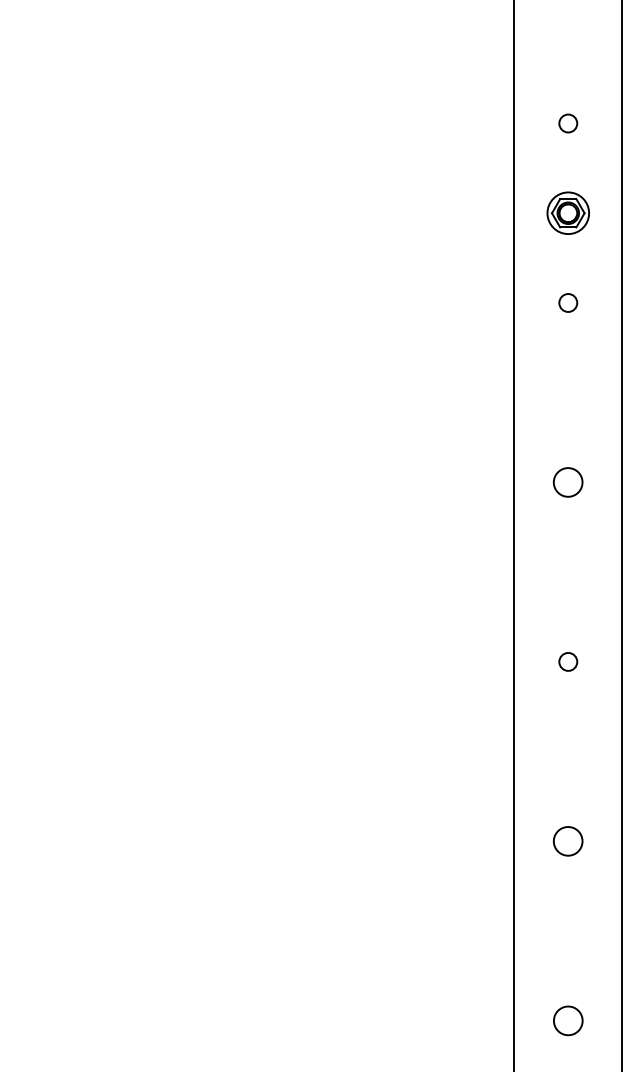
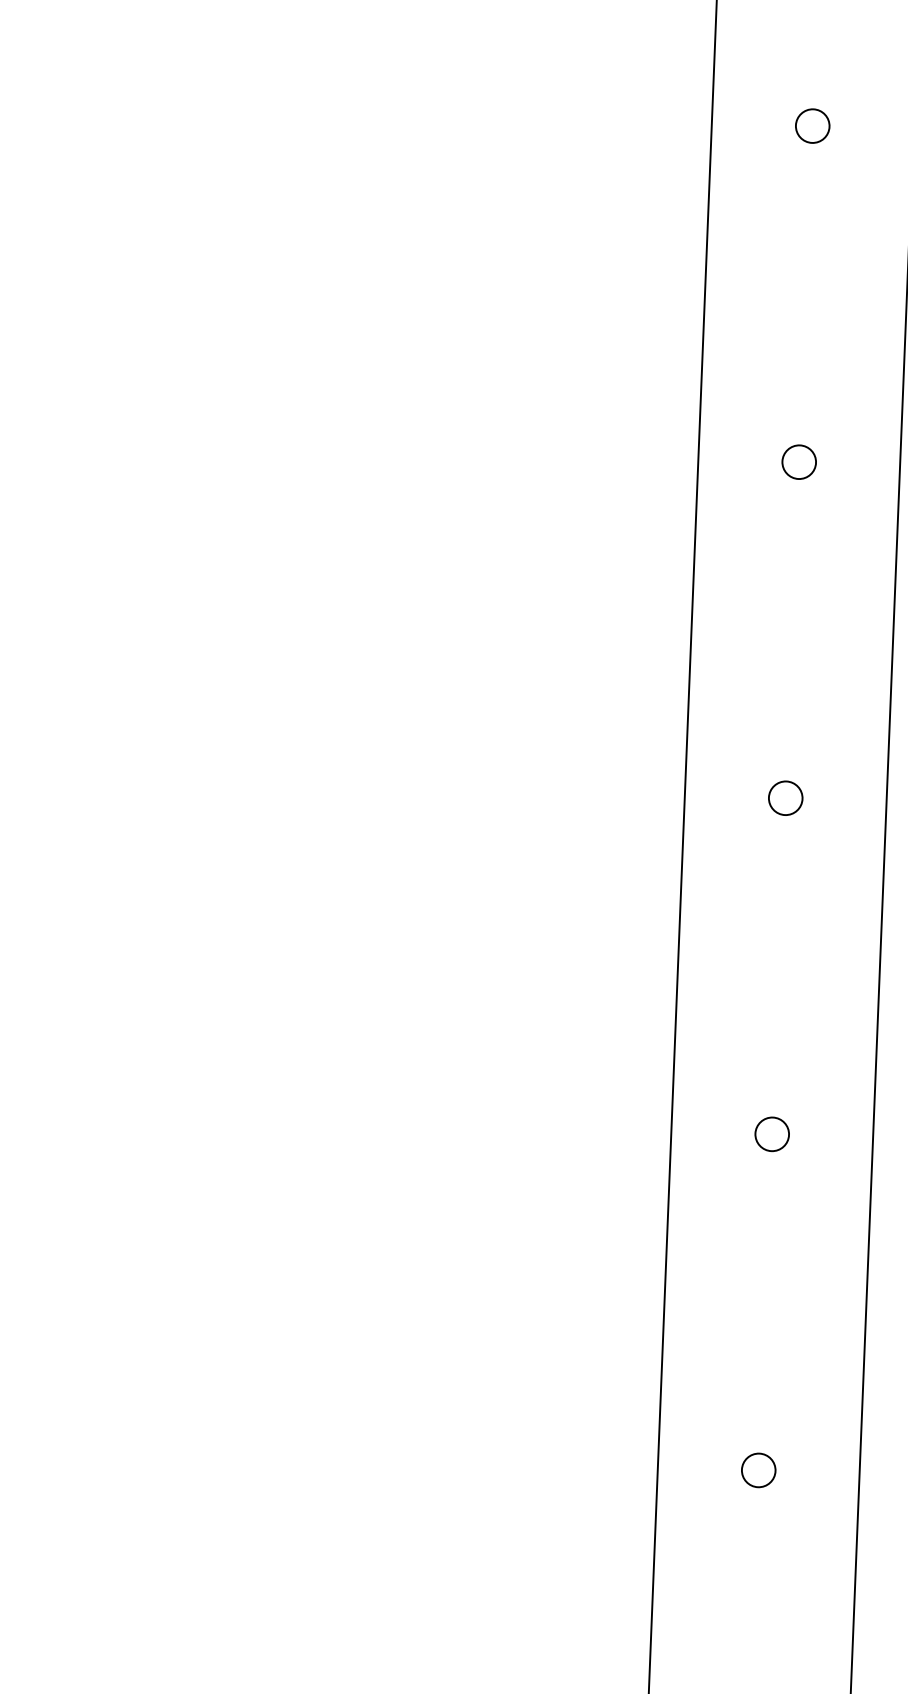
circle: (568, 482) -> (799, 462), size x0.62
circle: (568, 841) -> (772, 1134), size x0.62
circle: (568, 1020) -> (759, 1469), size x0.62

